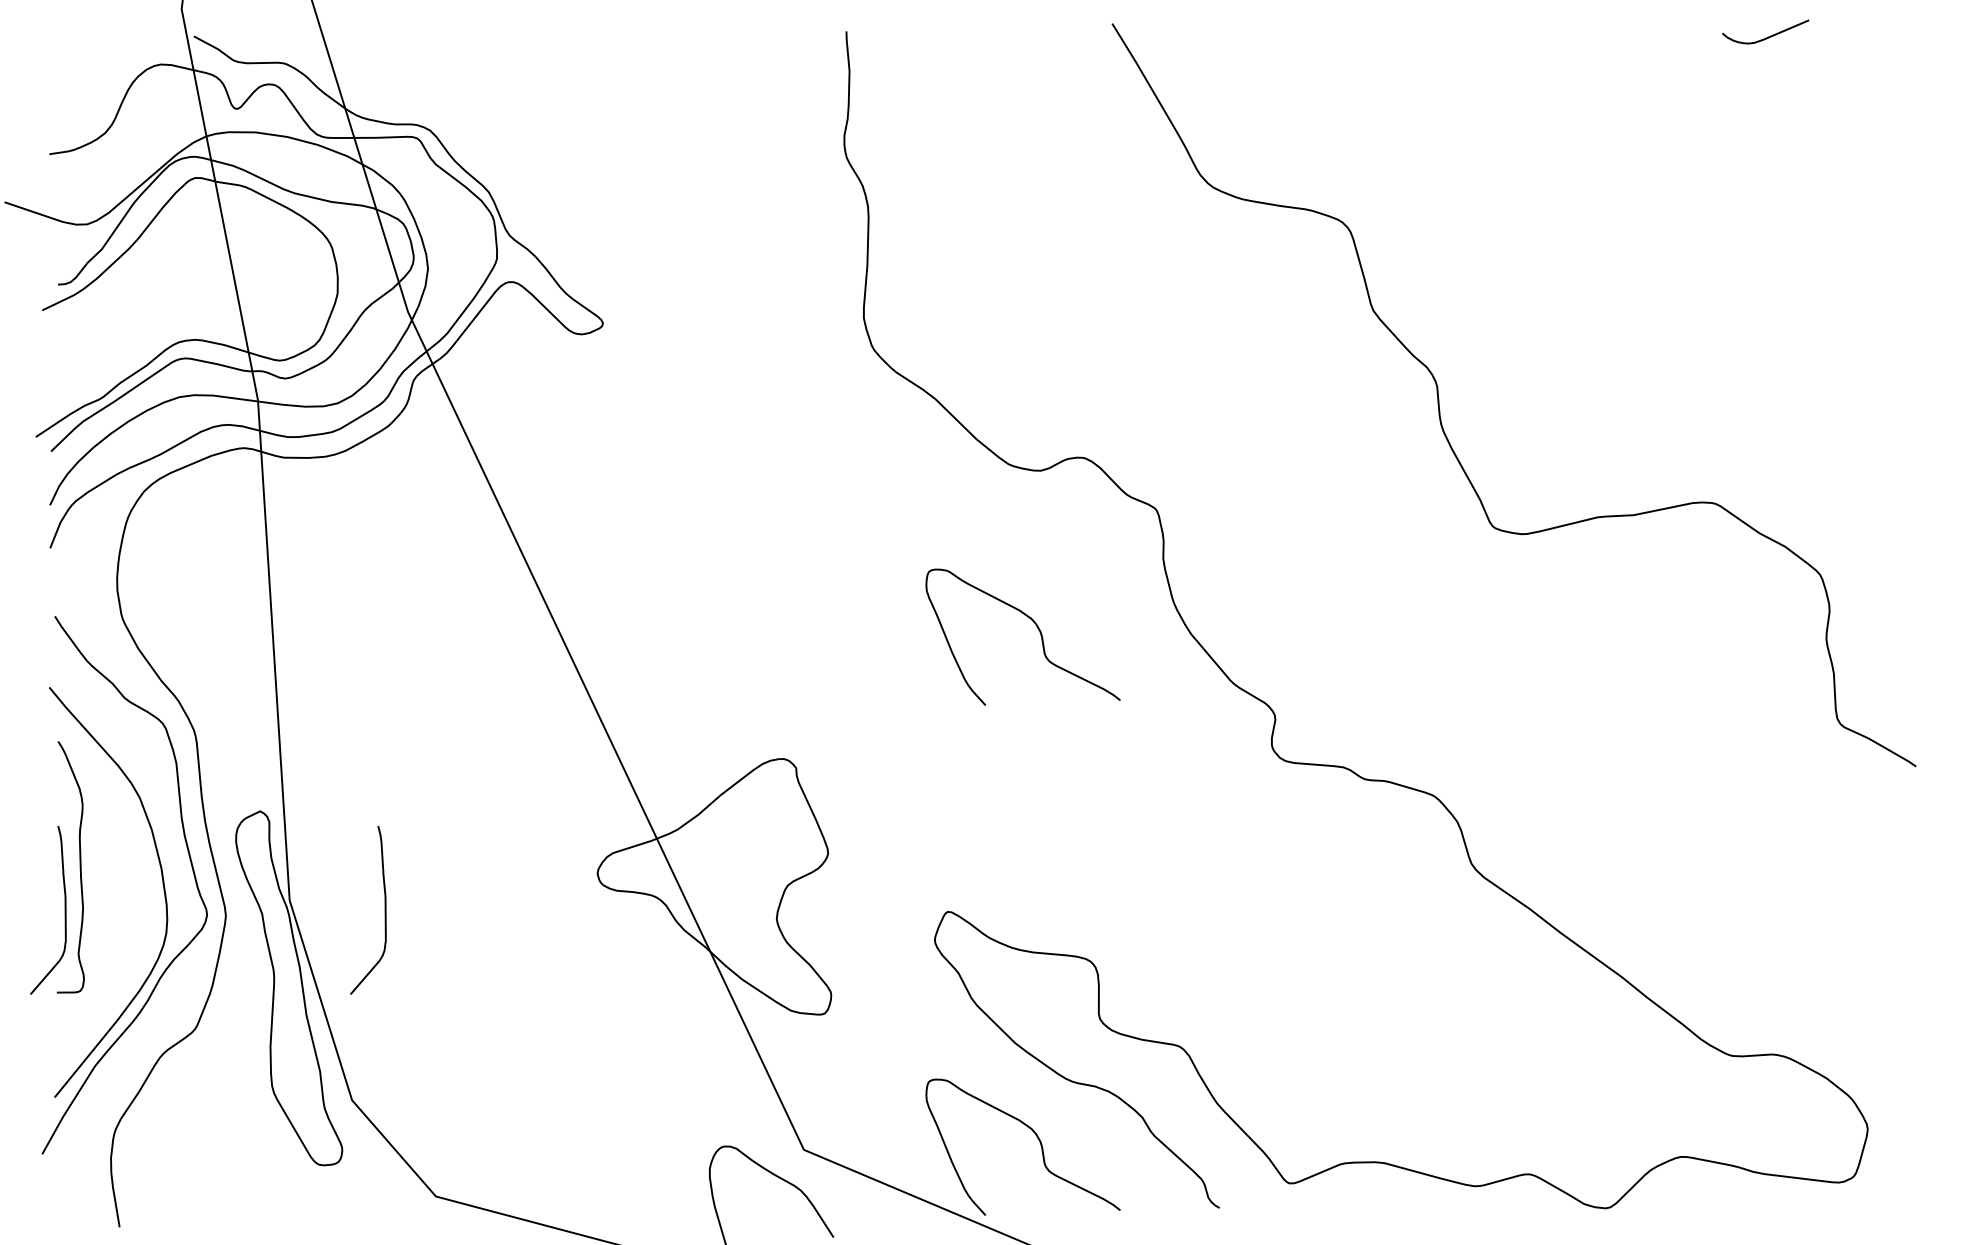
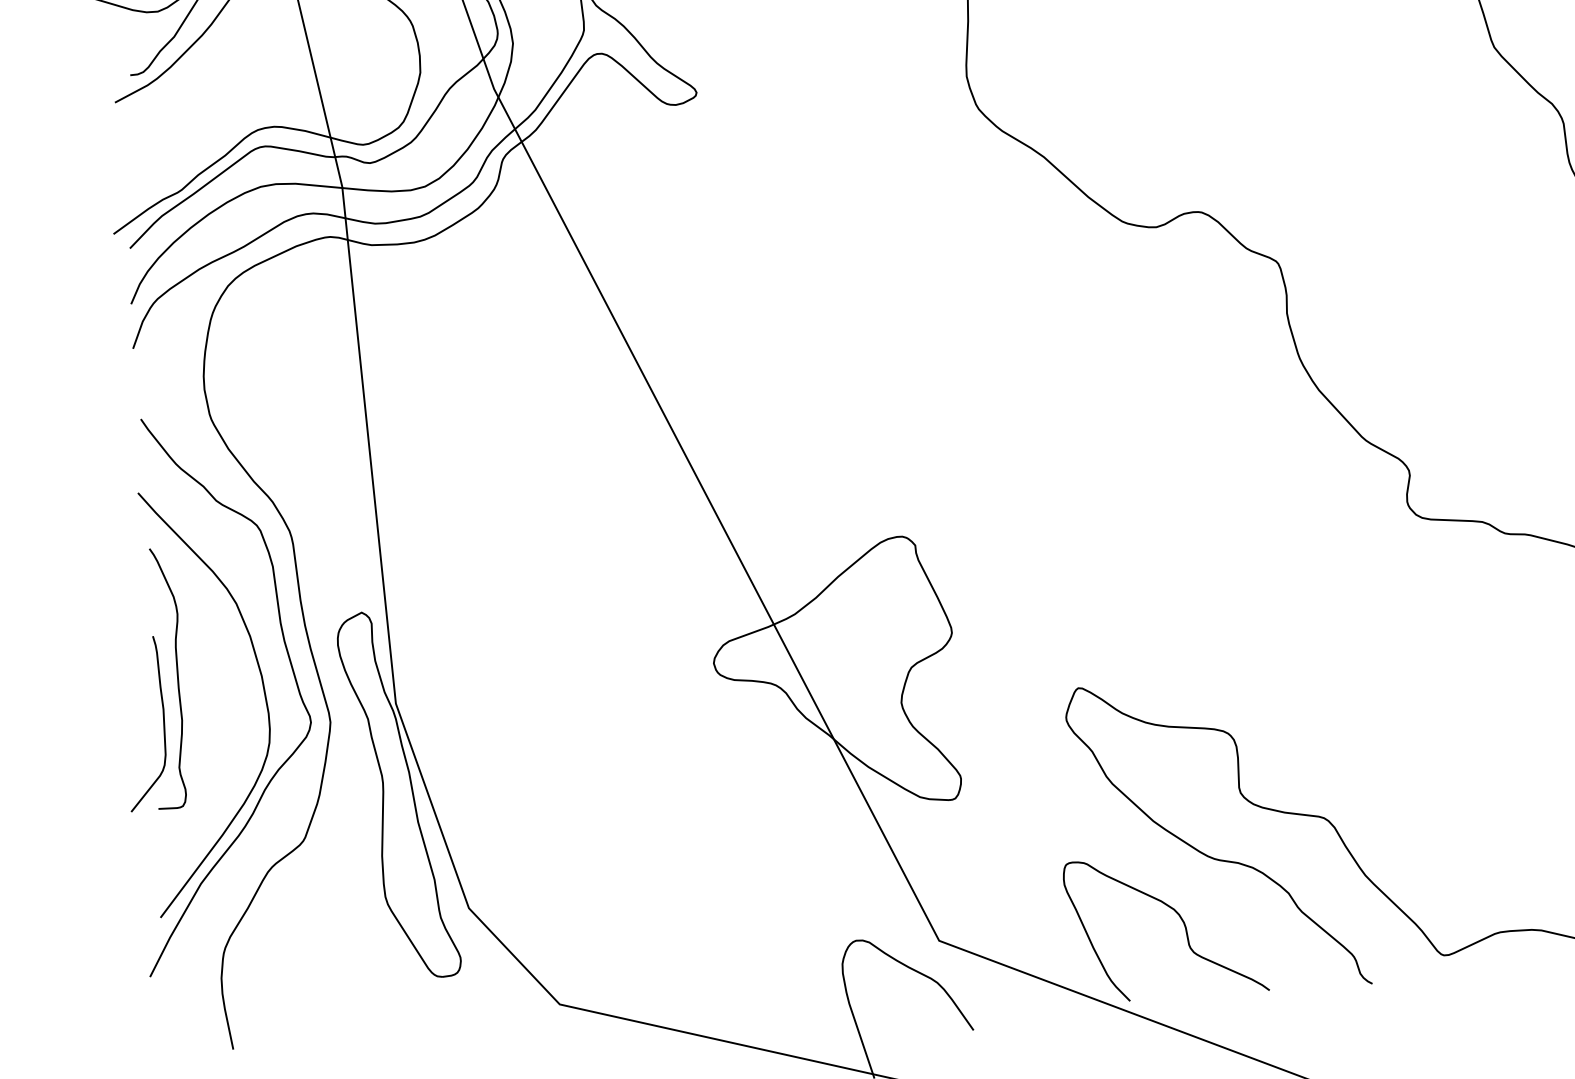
curve: (1037, 628) -> (1159, 390), removed
curve: (384, 909) -> (494, 709), removed

